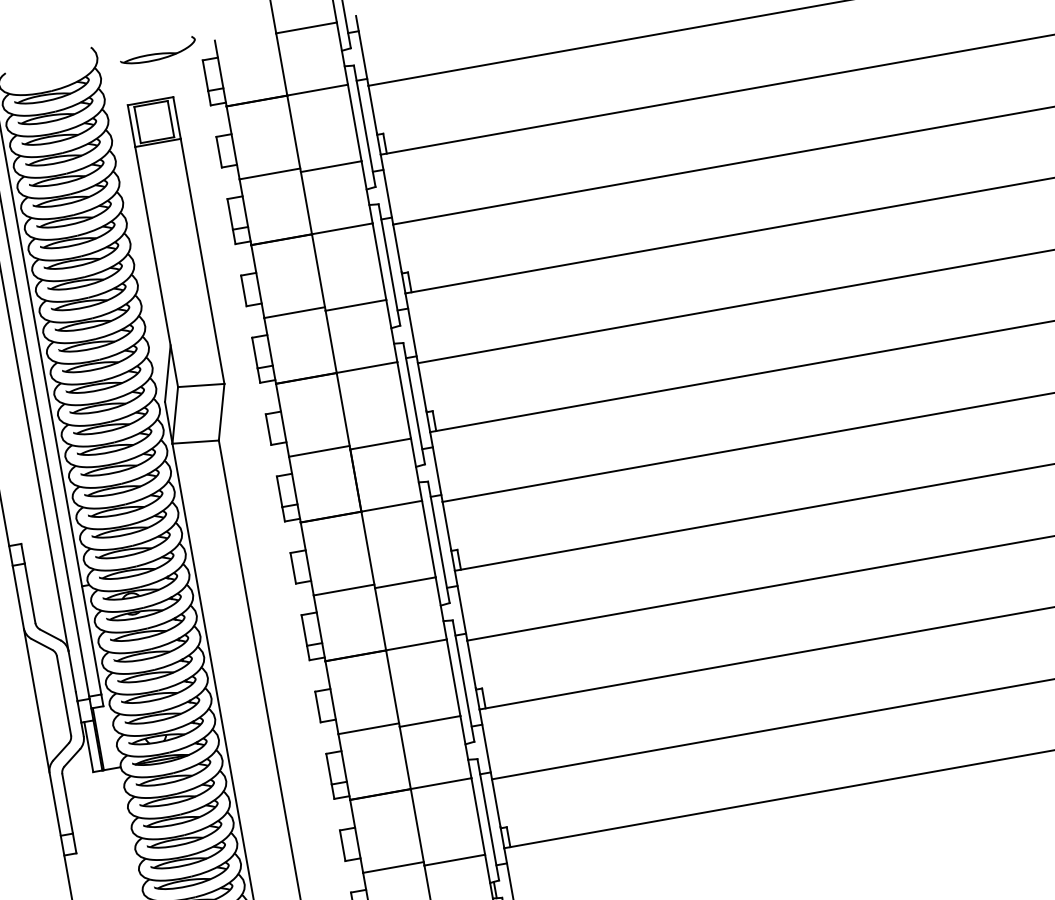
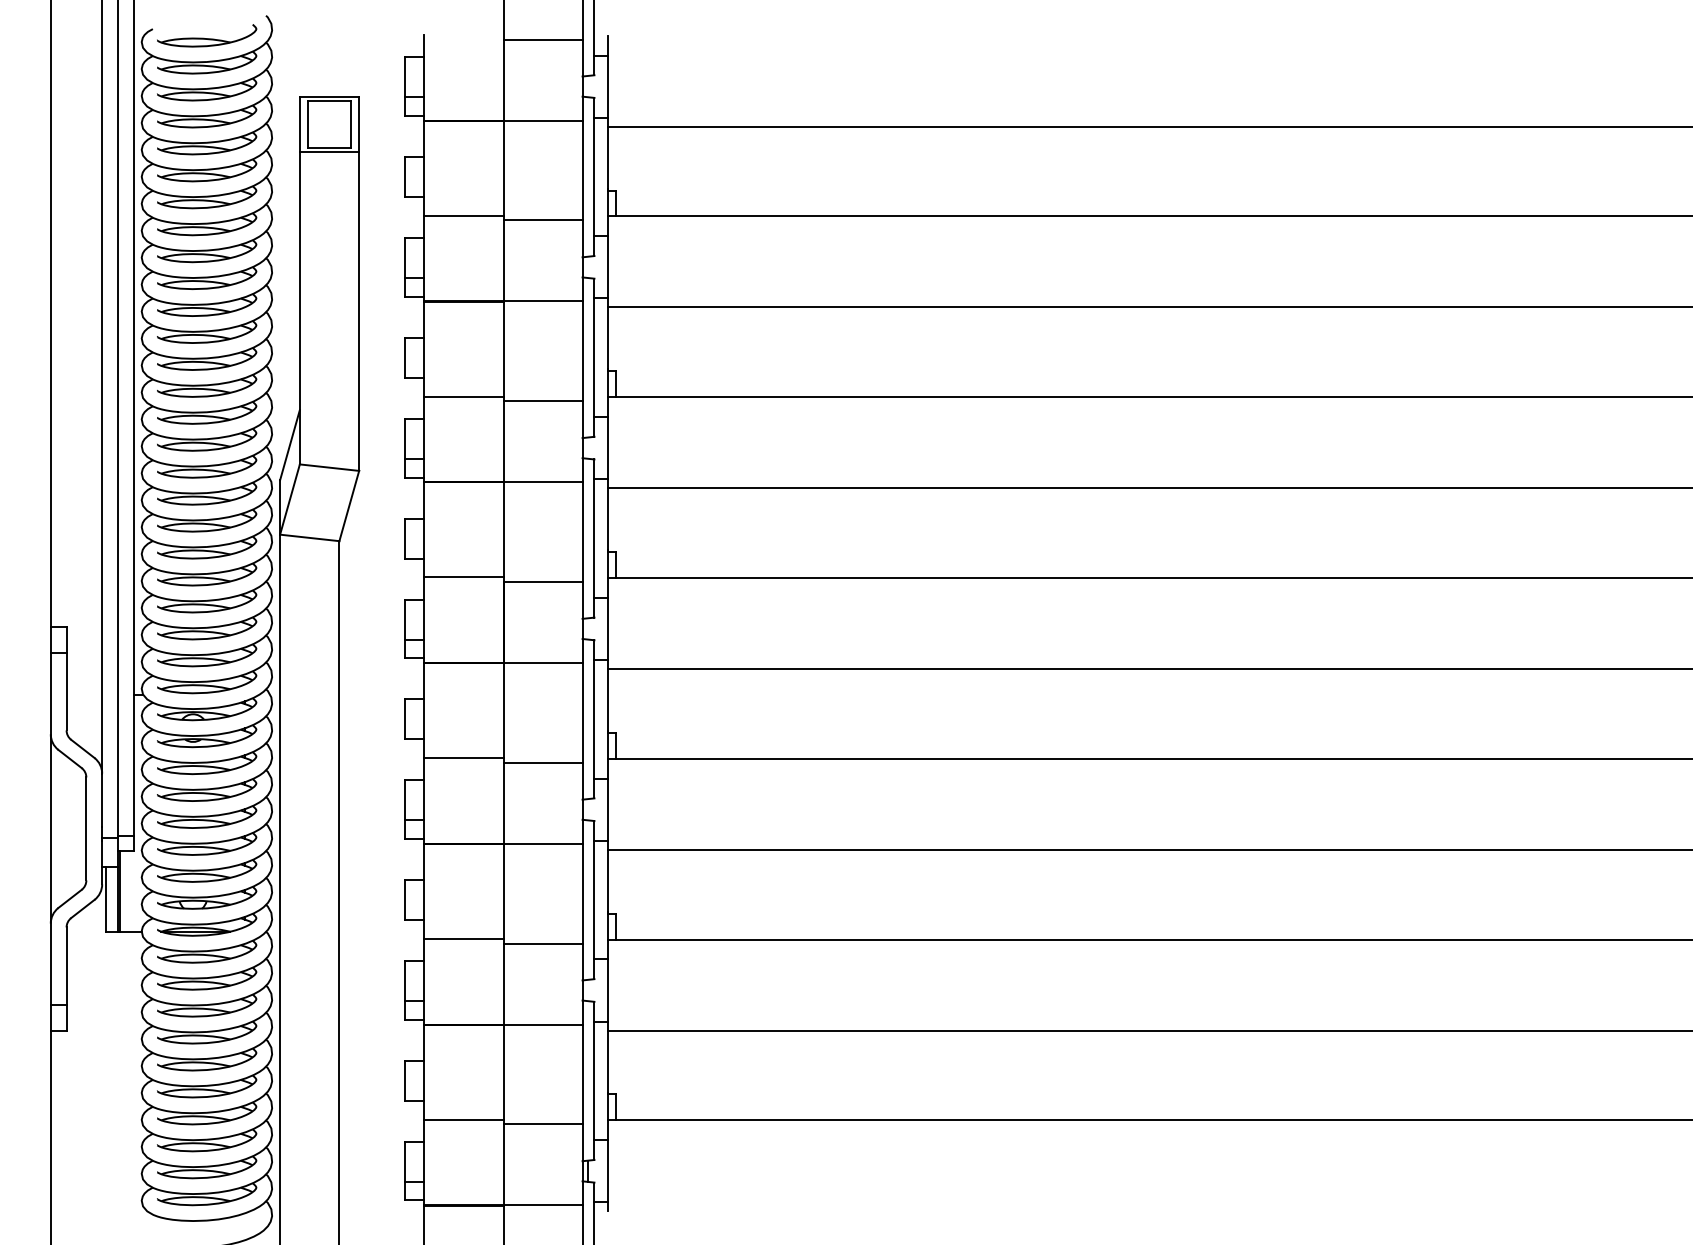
part: (158, 51) -> (207, 35), moved

